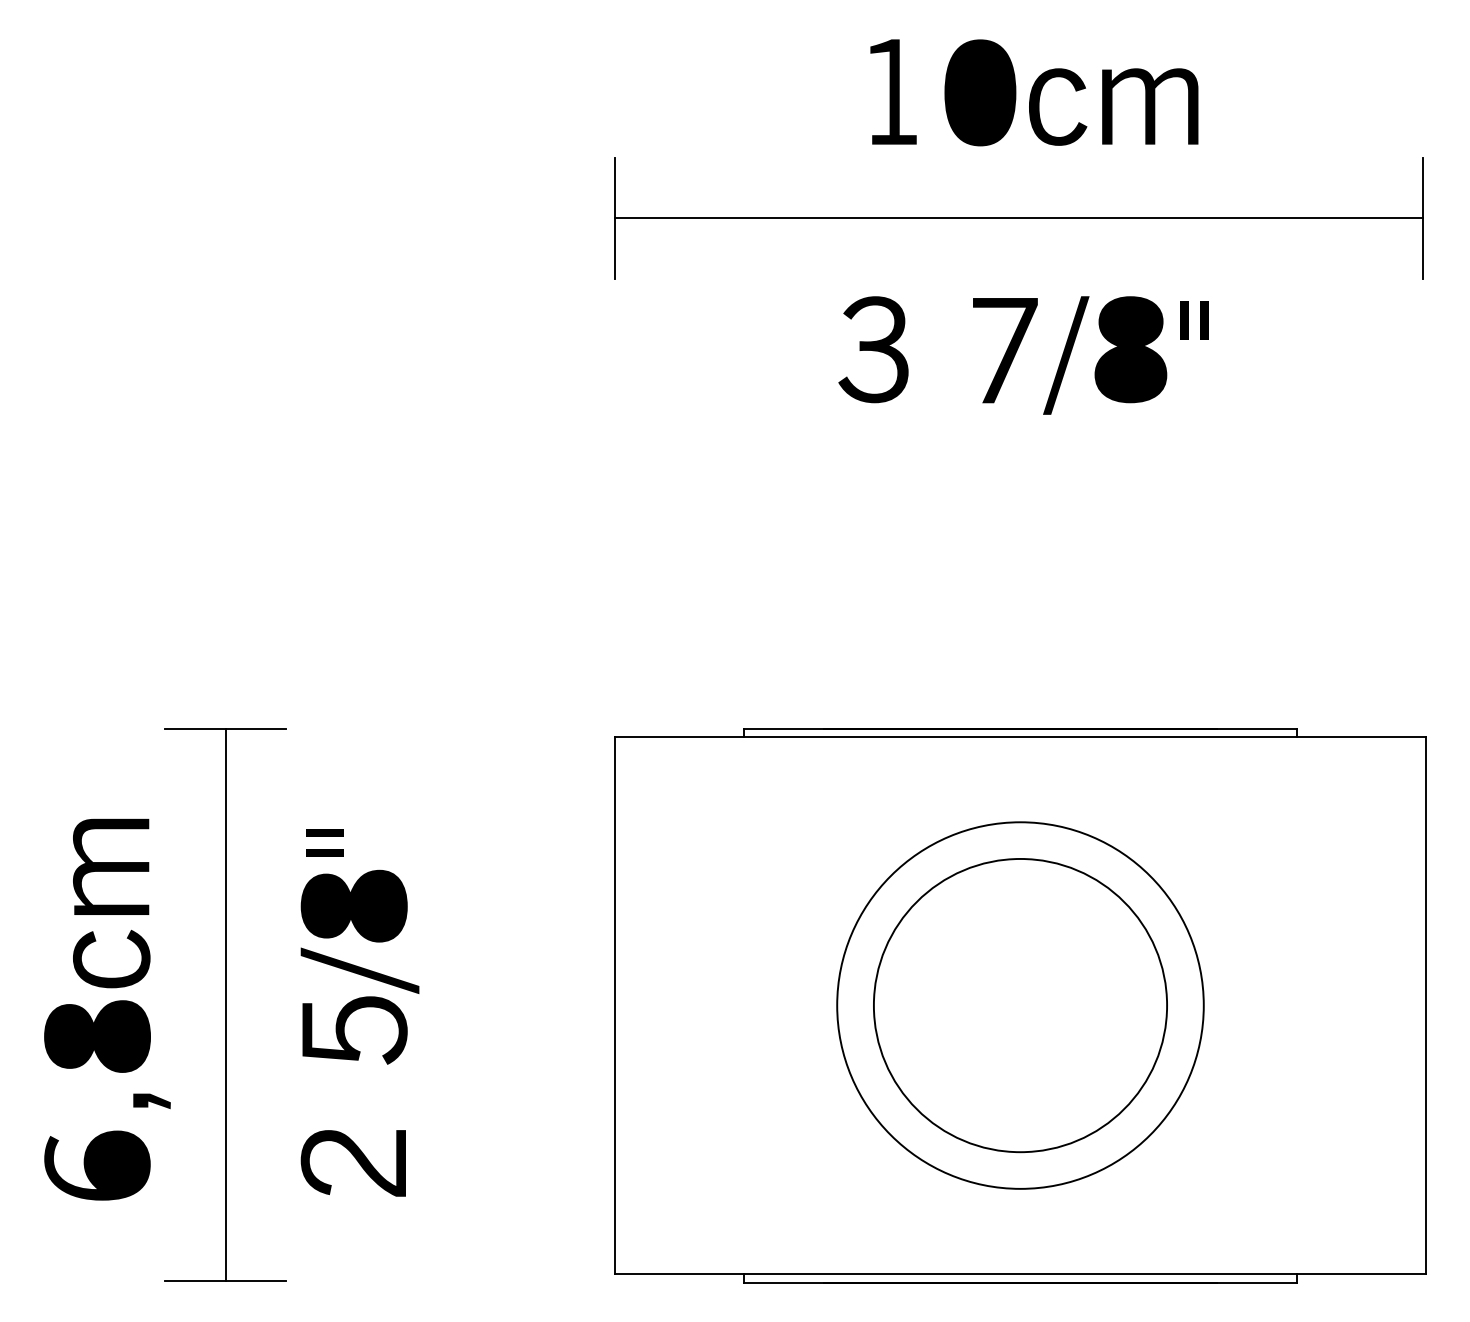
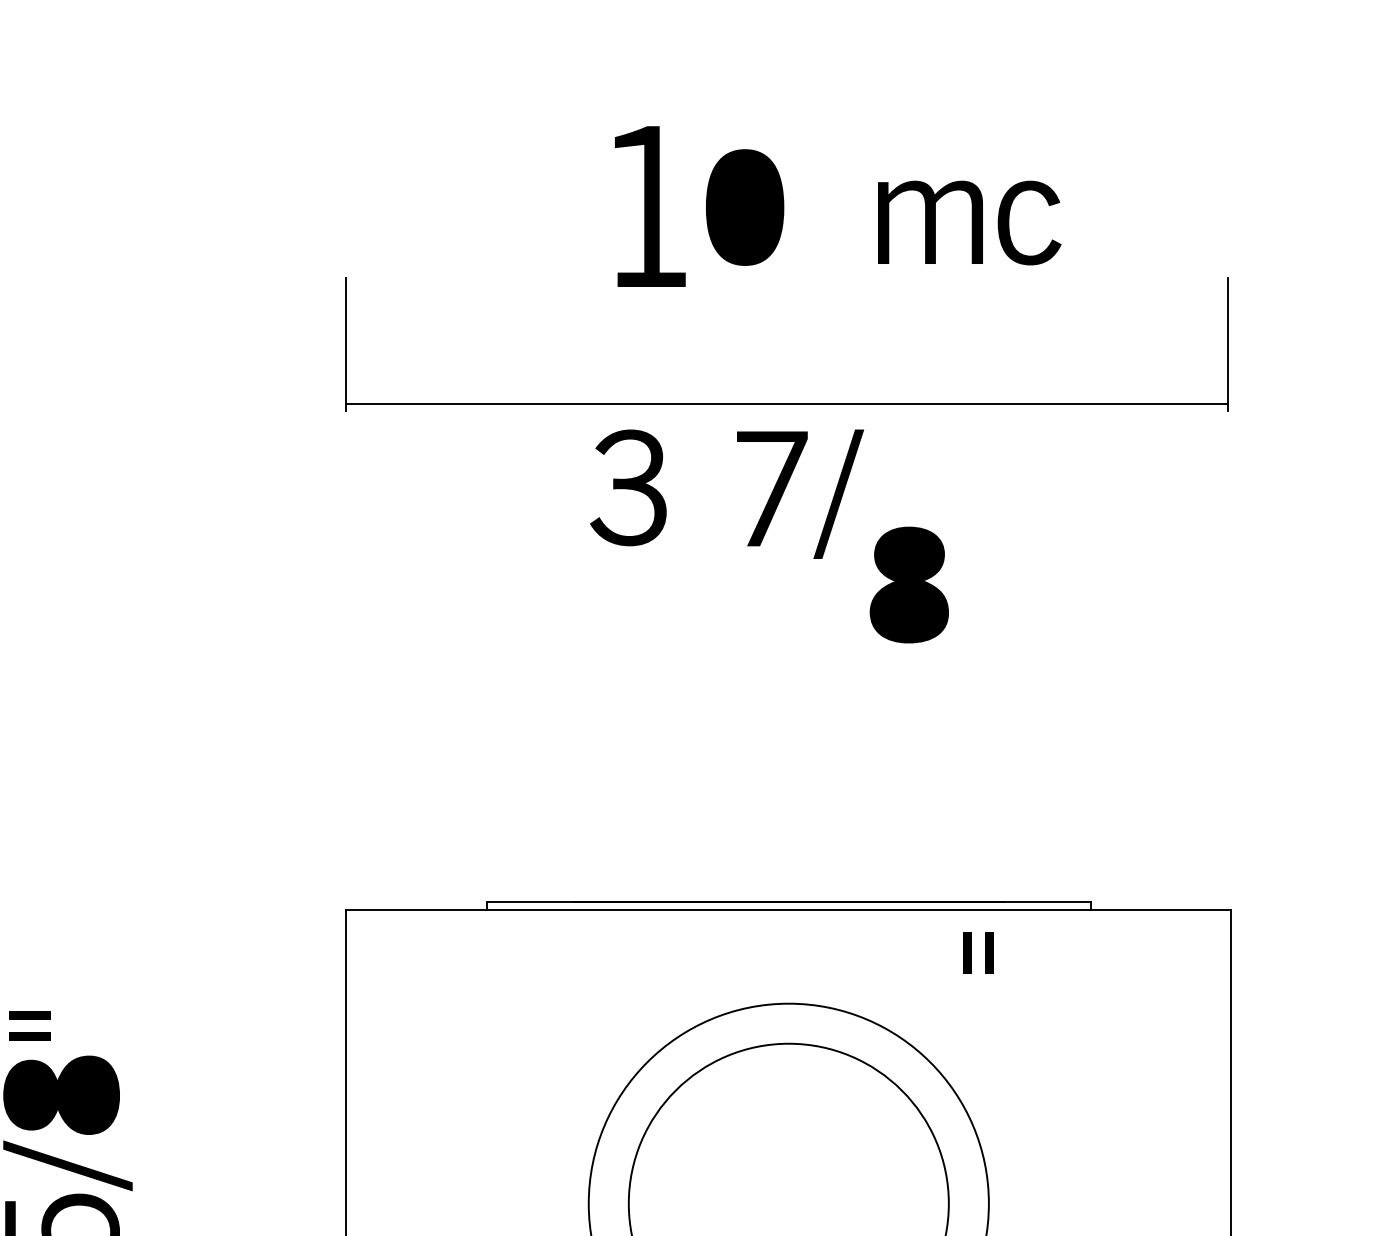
part: (893, 91) -> (650, 206), size x1.4
part: (1039, 106) -> (1009, 222), moved
line: (1018, 218) -> (786, 403), moved
part: (1194, 320) -> (978, 952), moved
part: (1130, 349) -> (908, 584), moved

